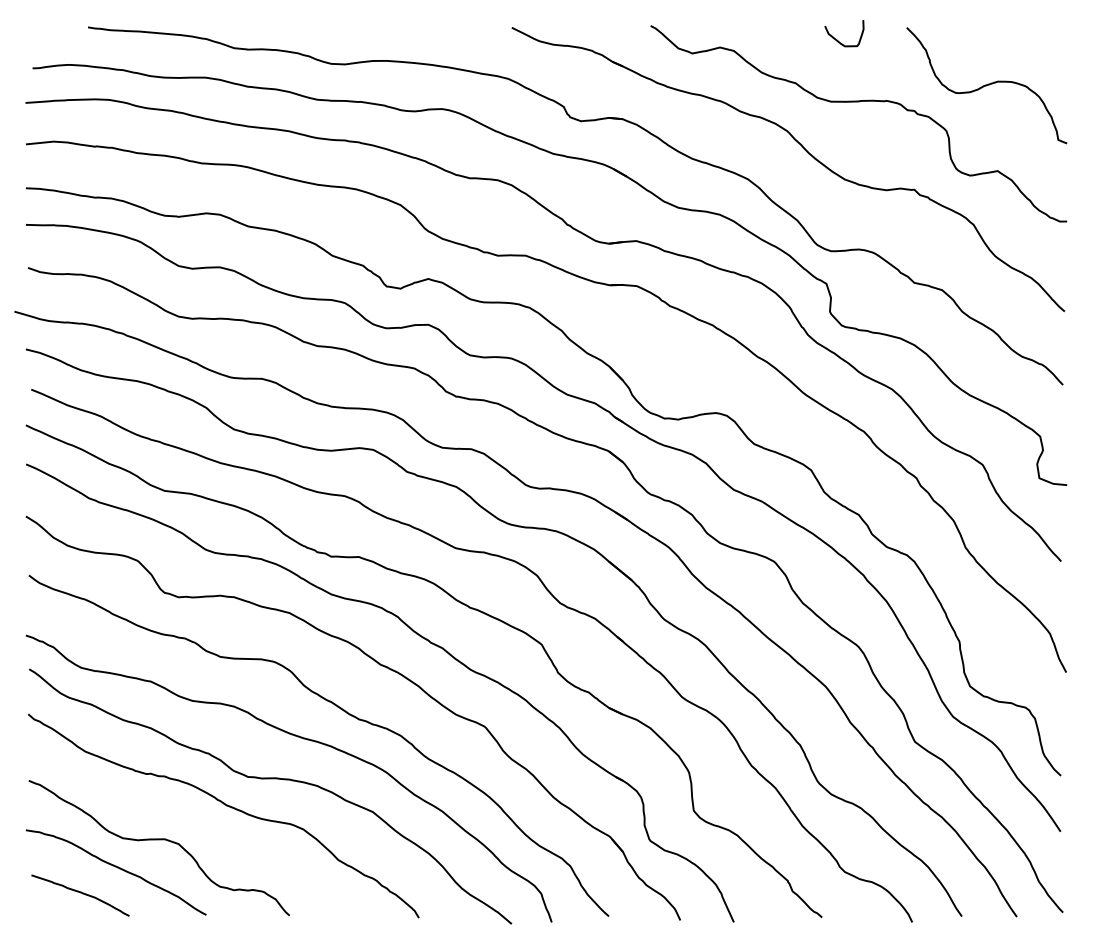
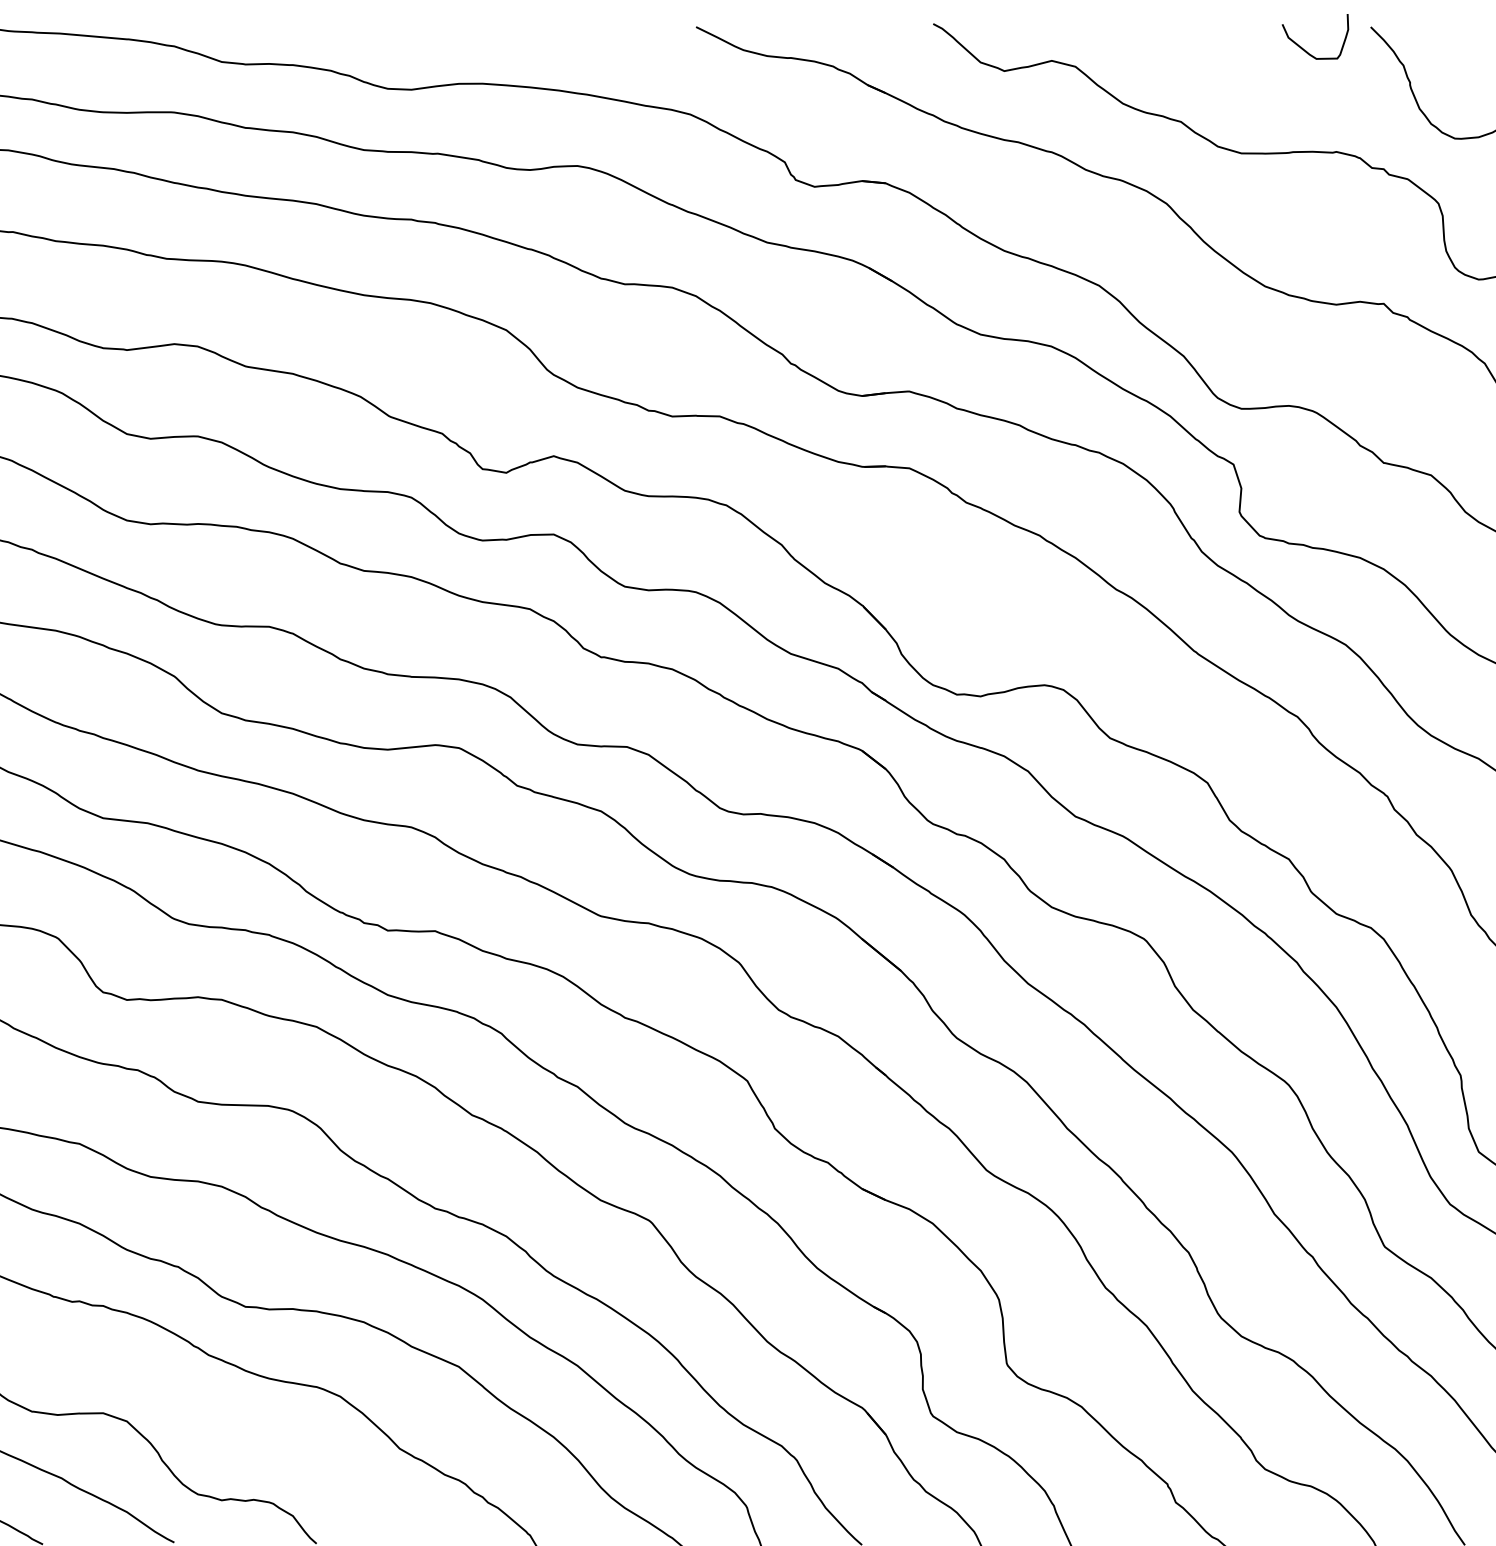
curve: (837, 39) -> (1303, 47), moved

